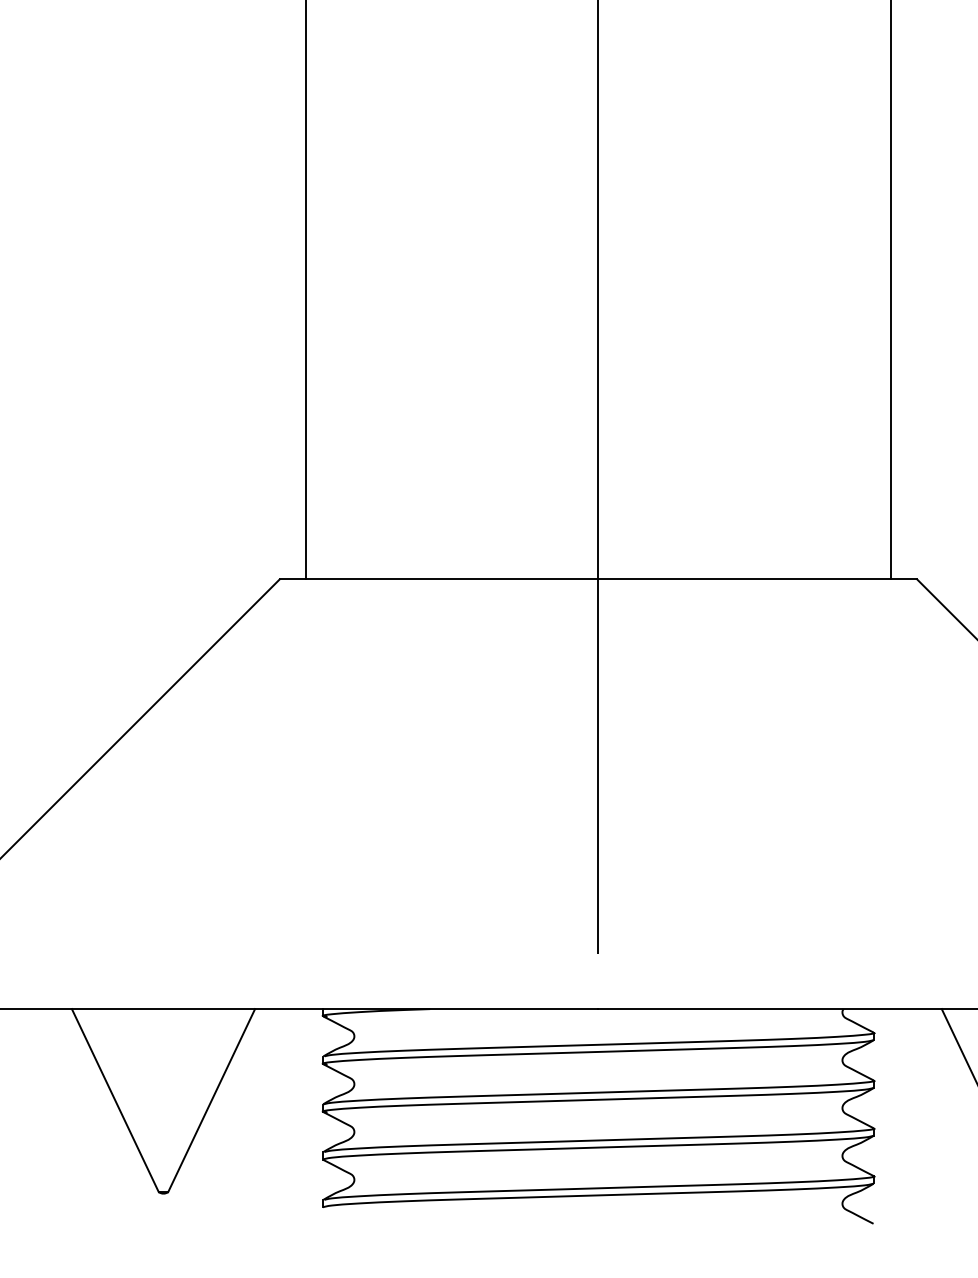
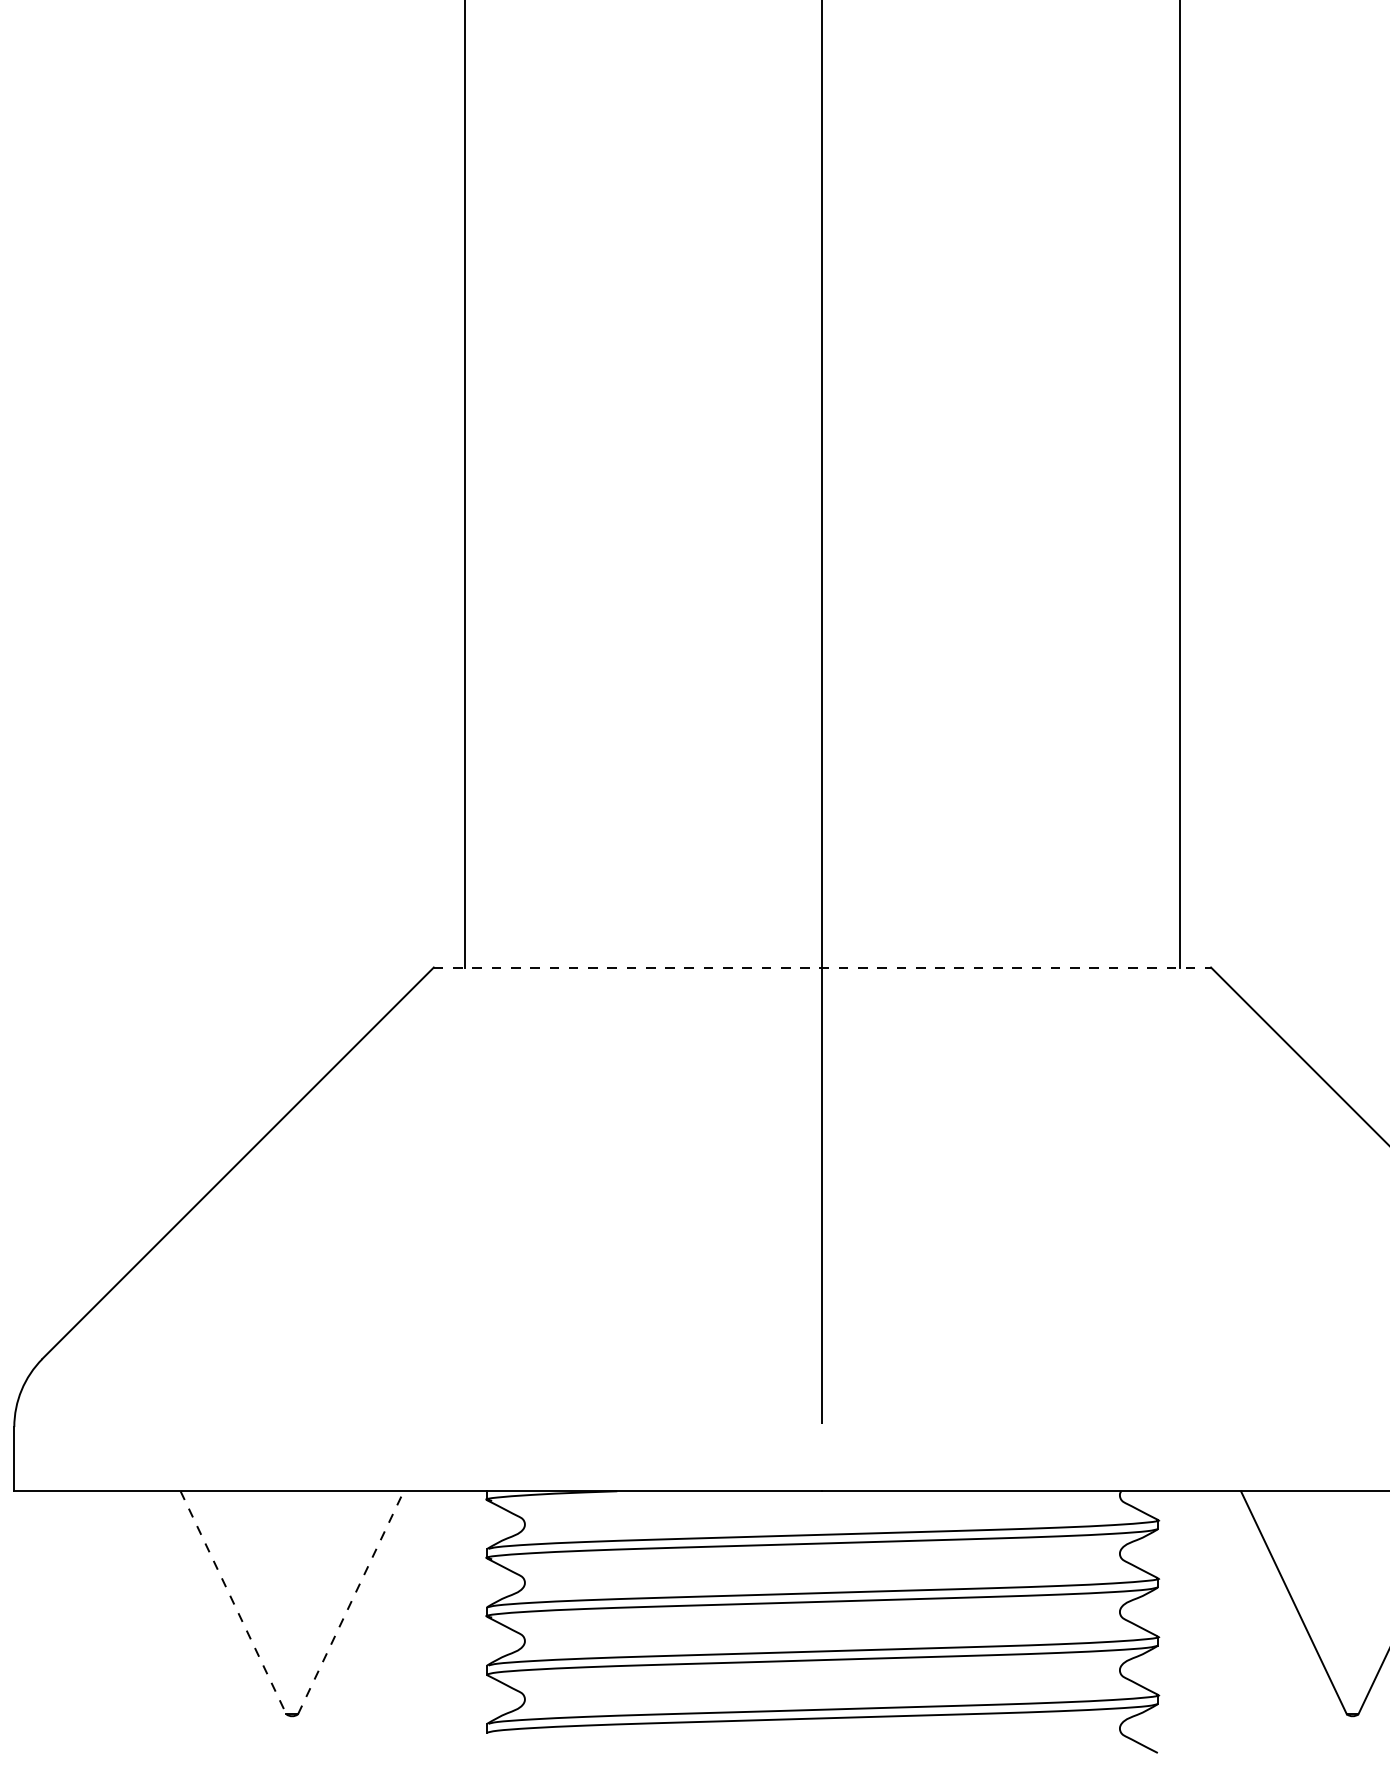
line: (598, 579) -> (822, 967), solid -> dashed
line: (212, 1100) -> (351, 1602), solid -> dashed
line: (115, 1101) -> (233, 1603), solid -> dashed

